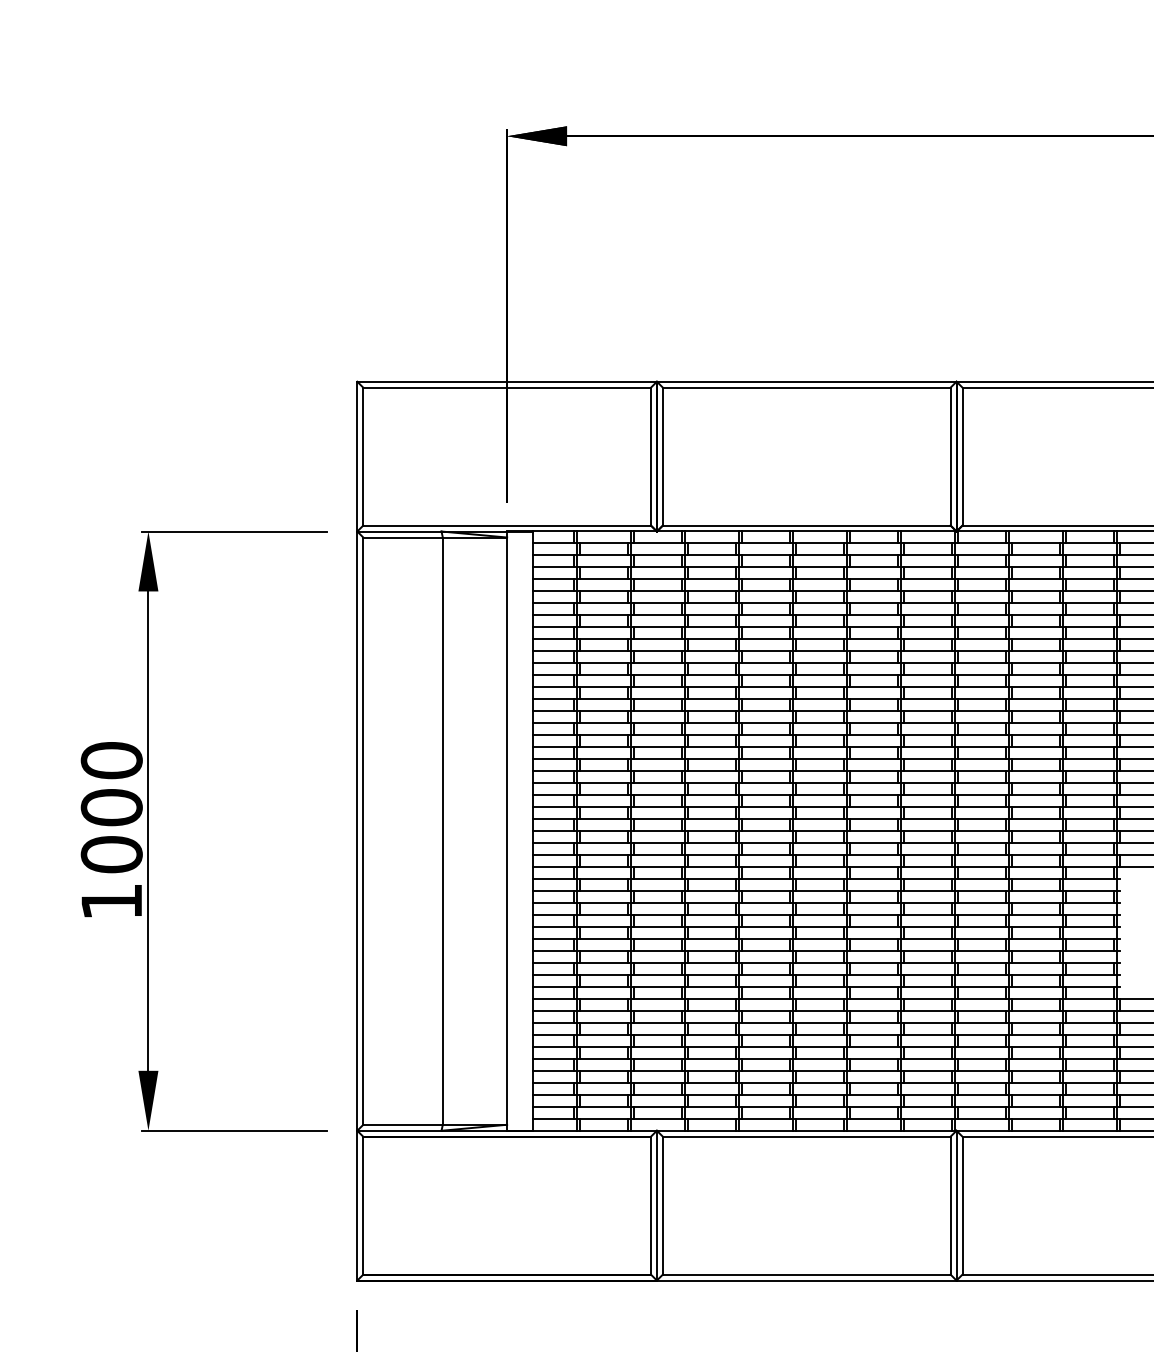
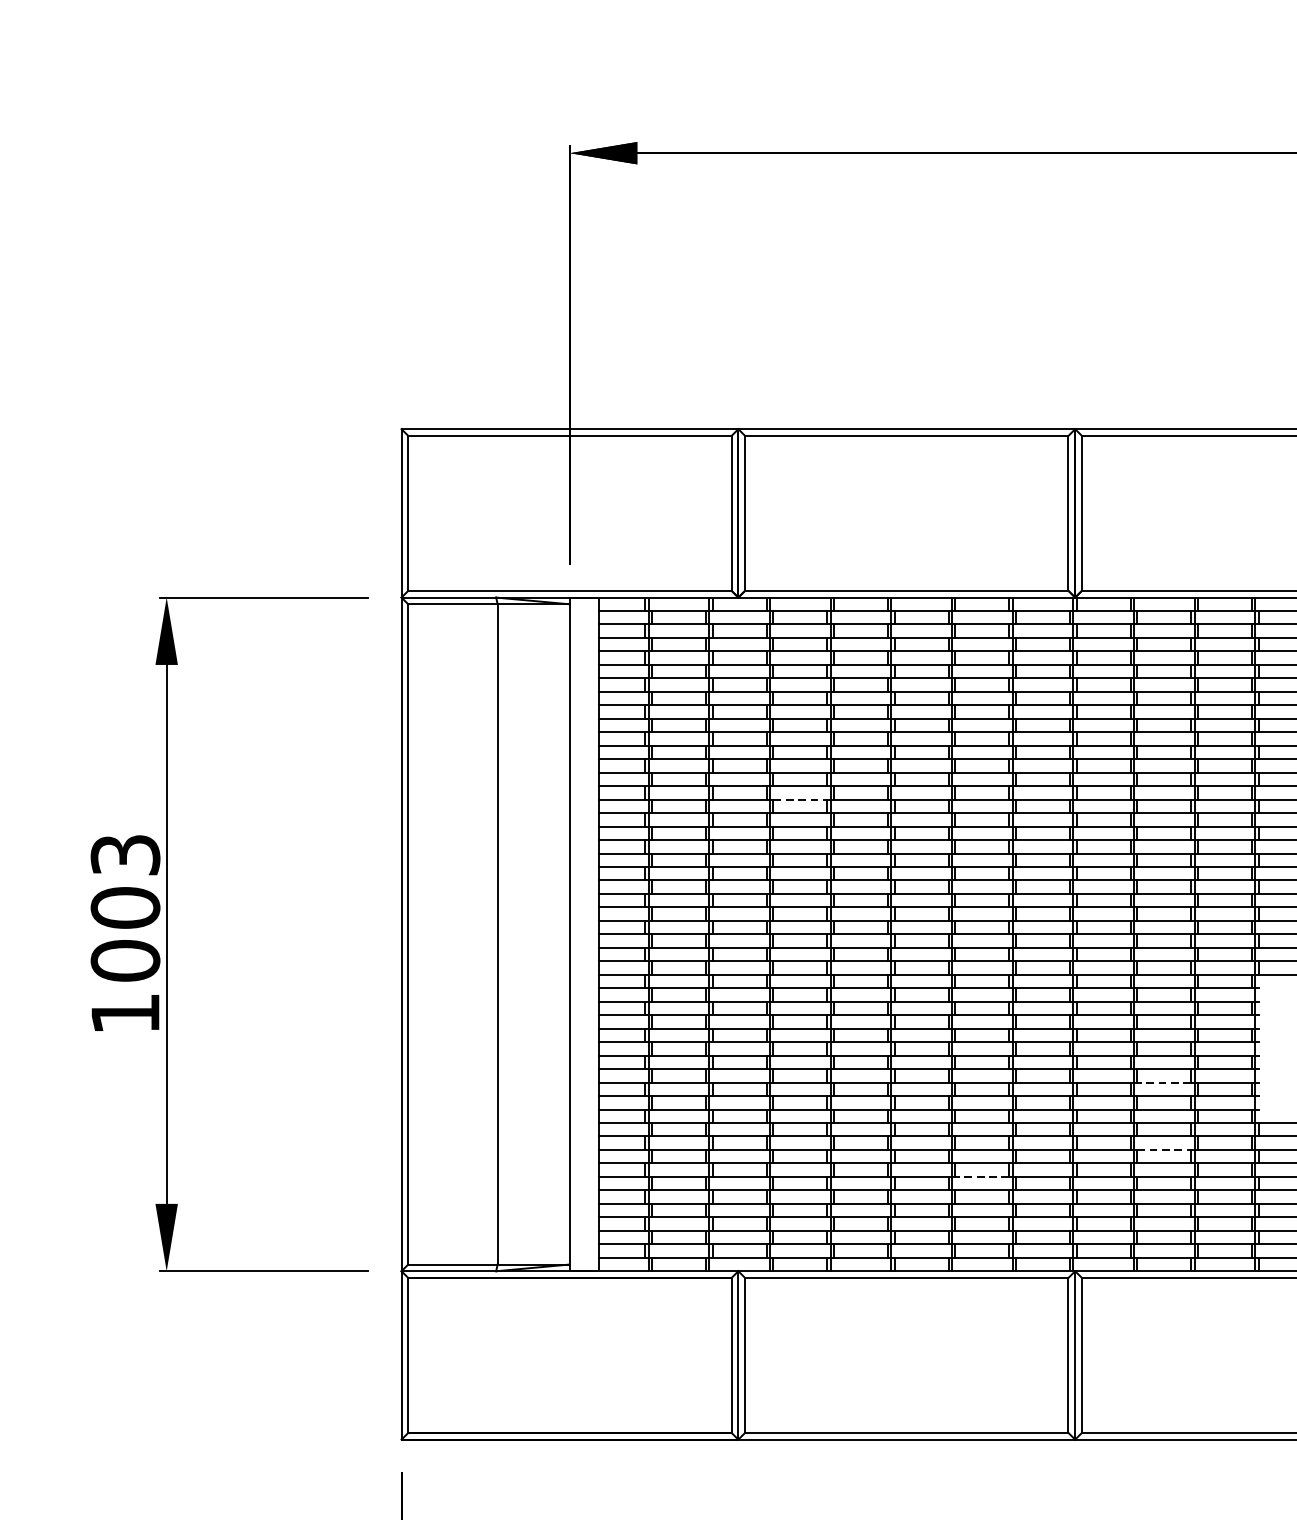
line: (712, 711) -> (800, 799), solid -> dashed
text: (111, 760) -> (125, 854), 1000 -> 1003
line: (1035, 962) -> (1163, 1082), solid -> dashed
line: (1035, 1022) -> (1163, 1149), solid -> dashed
line: (873, 1046) -> (981, 1176), solid -> dashed

